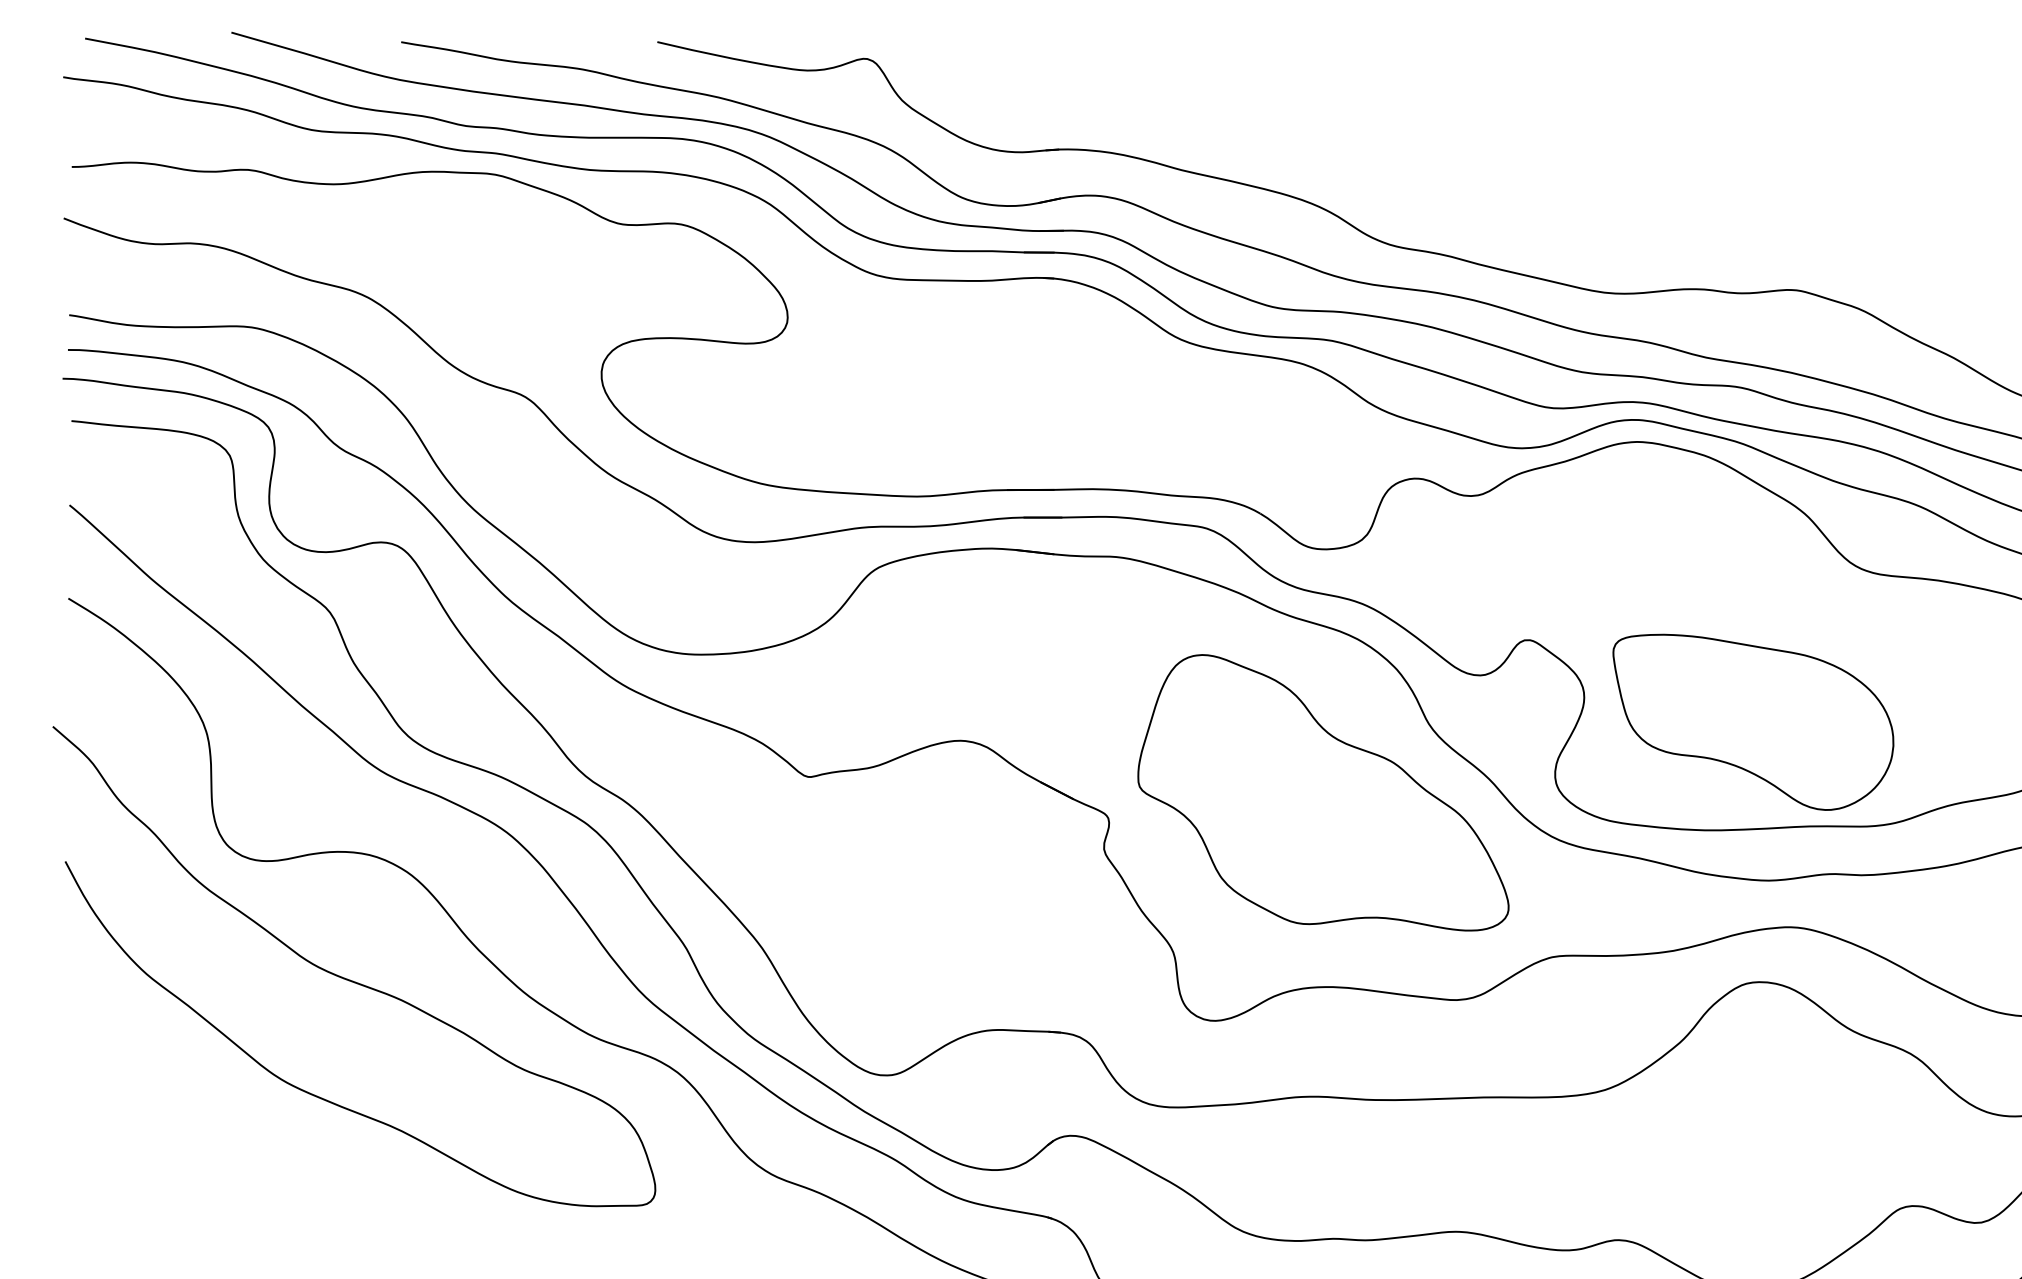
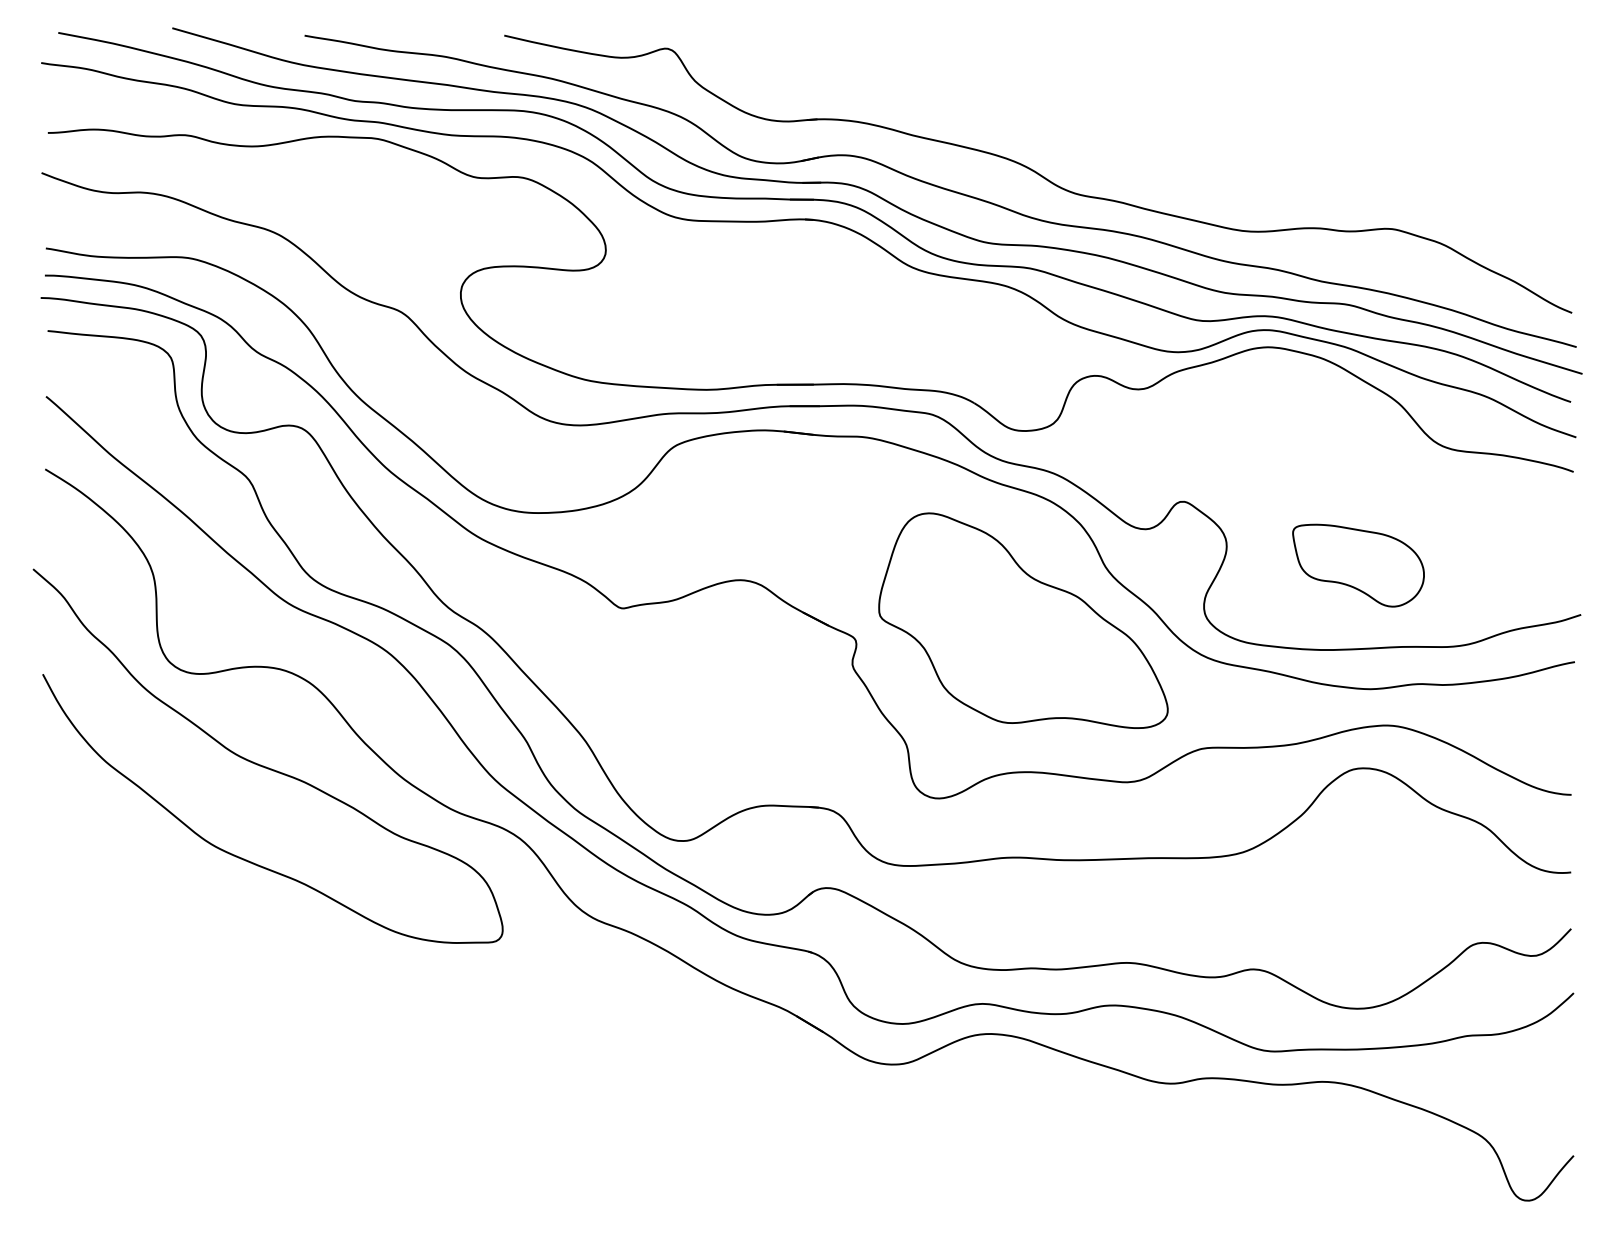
part: (1753, 721) -> (1358, 565), size x0.6

